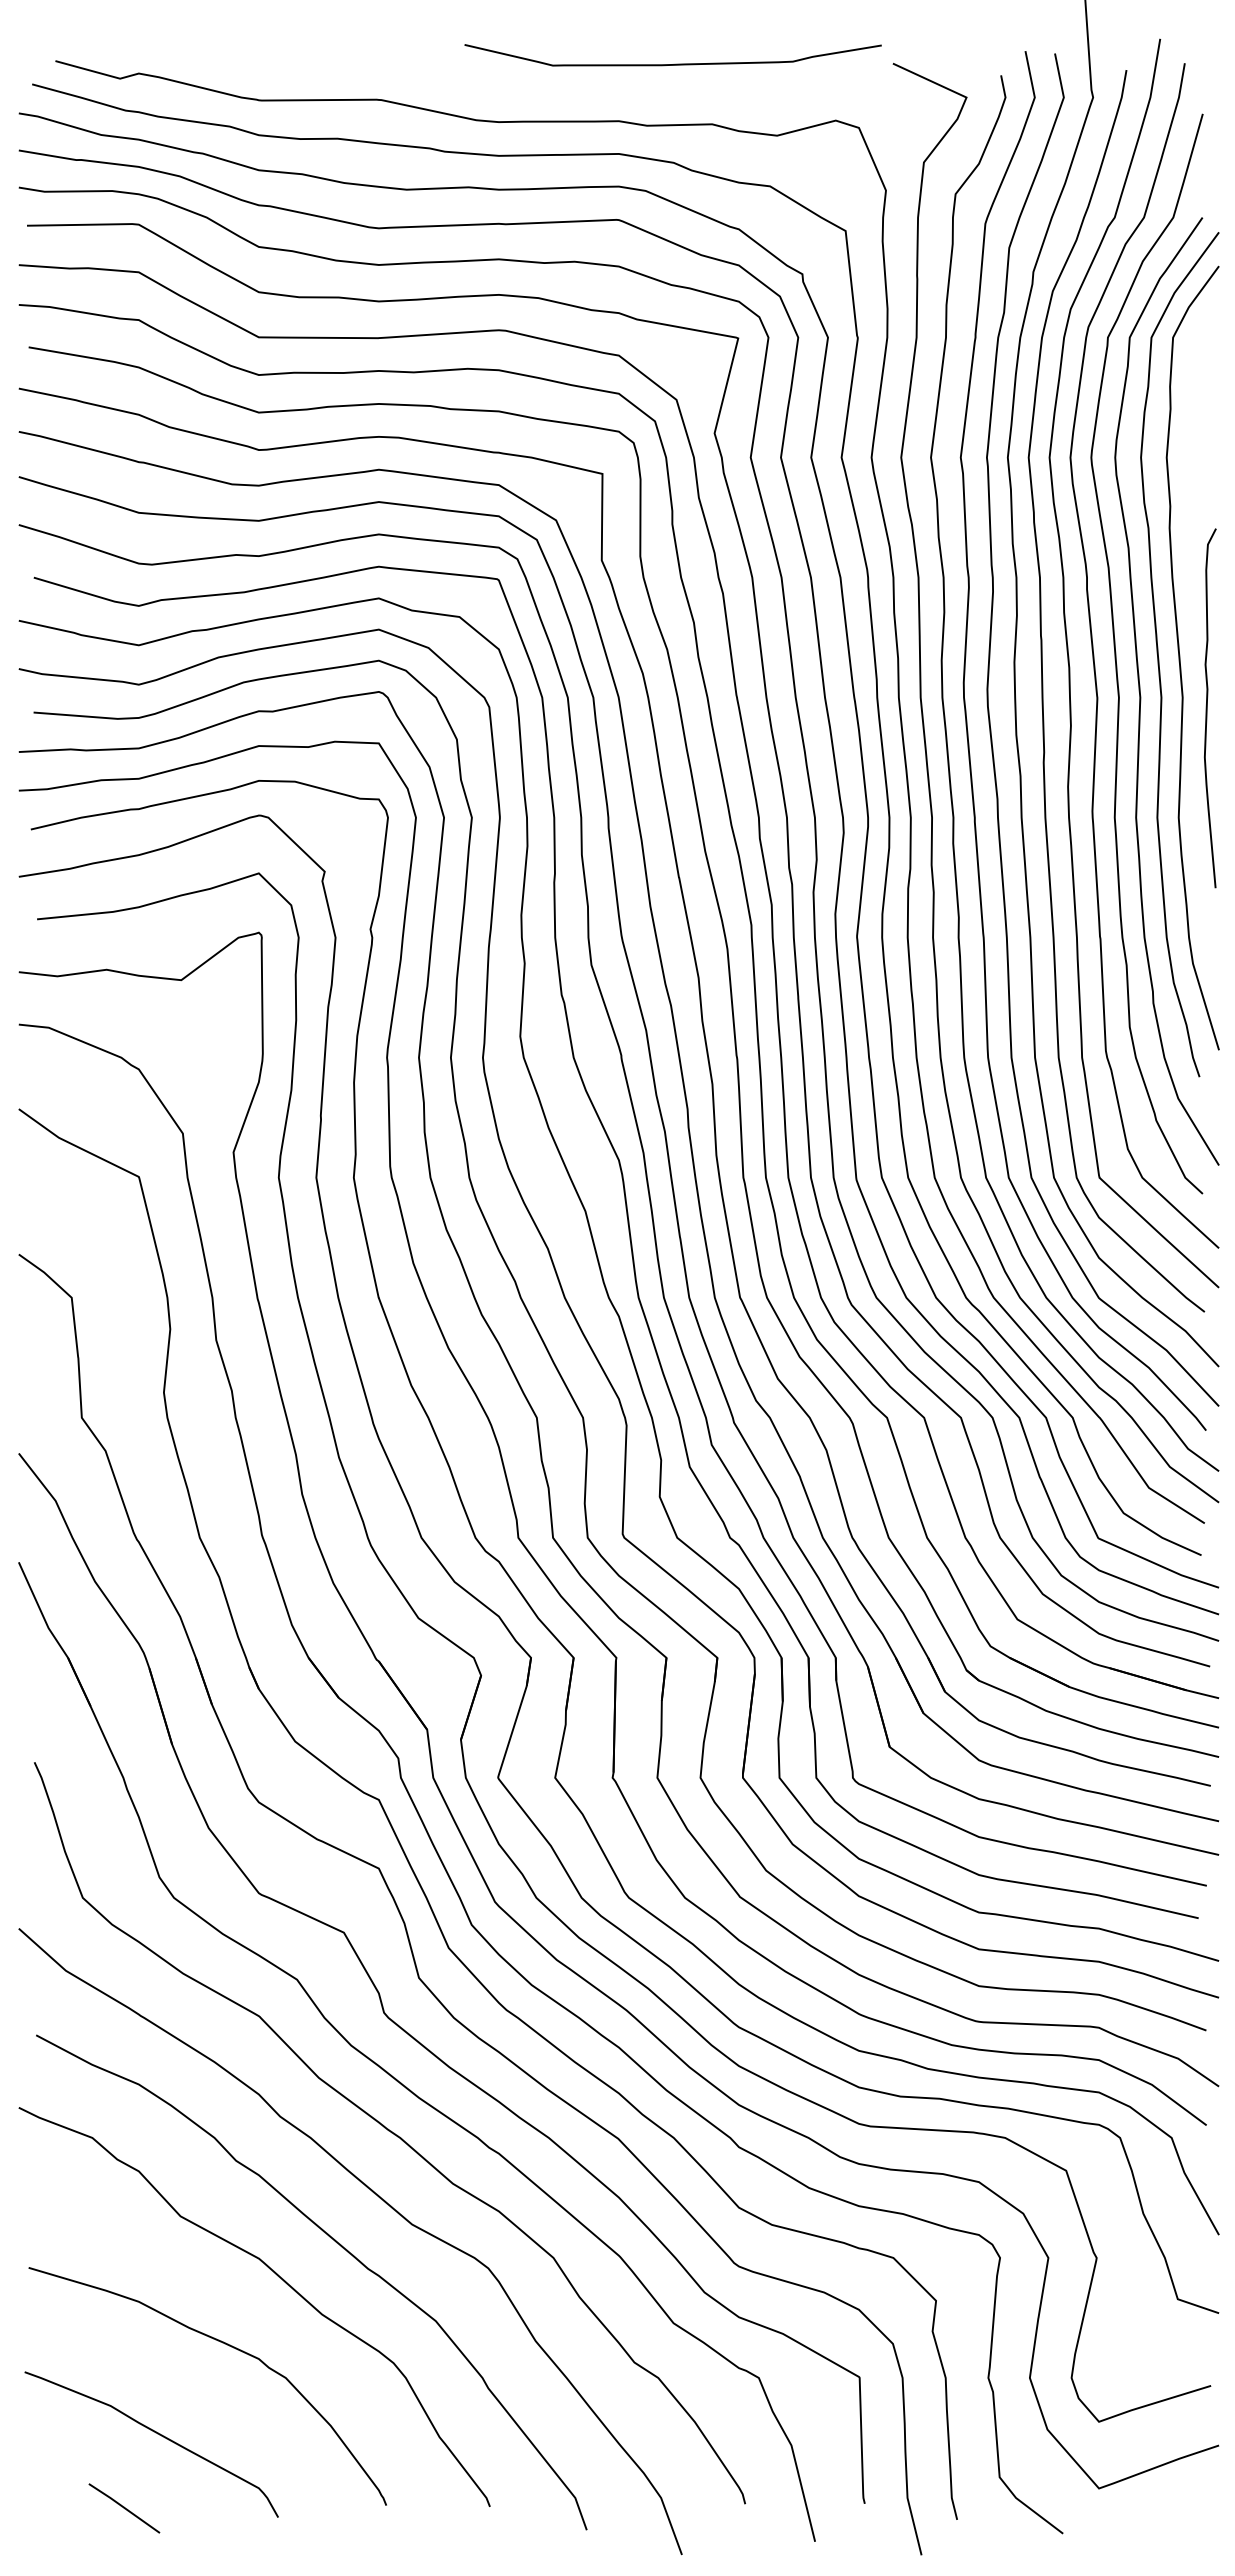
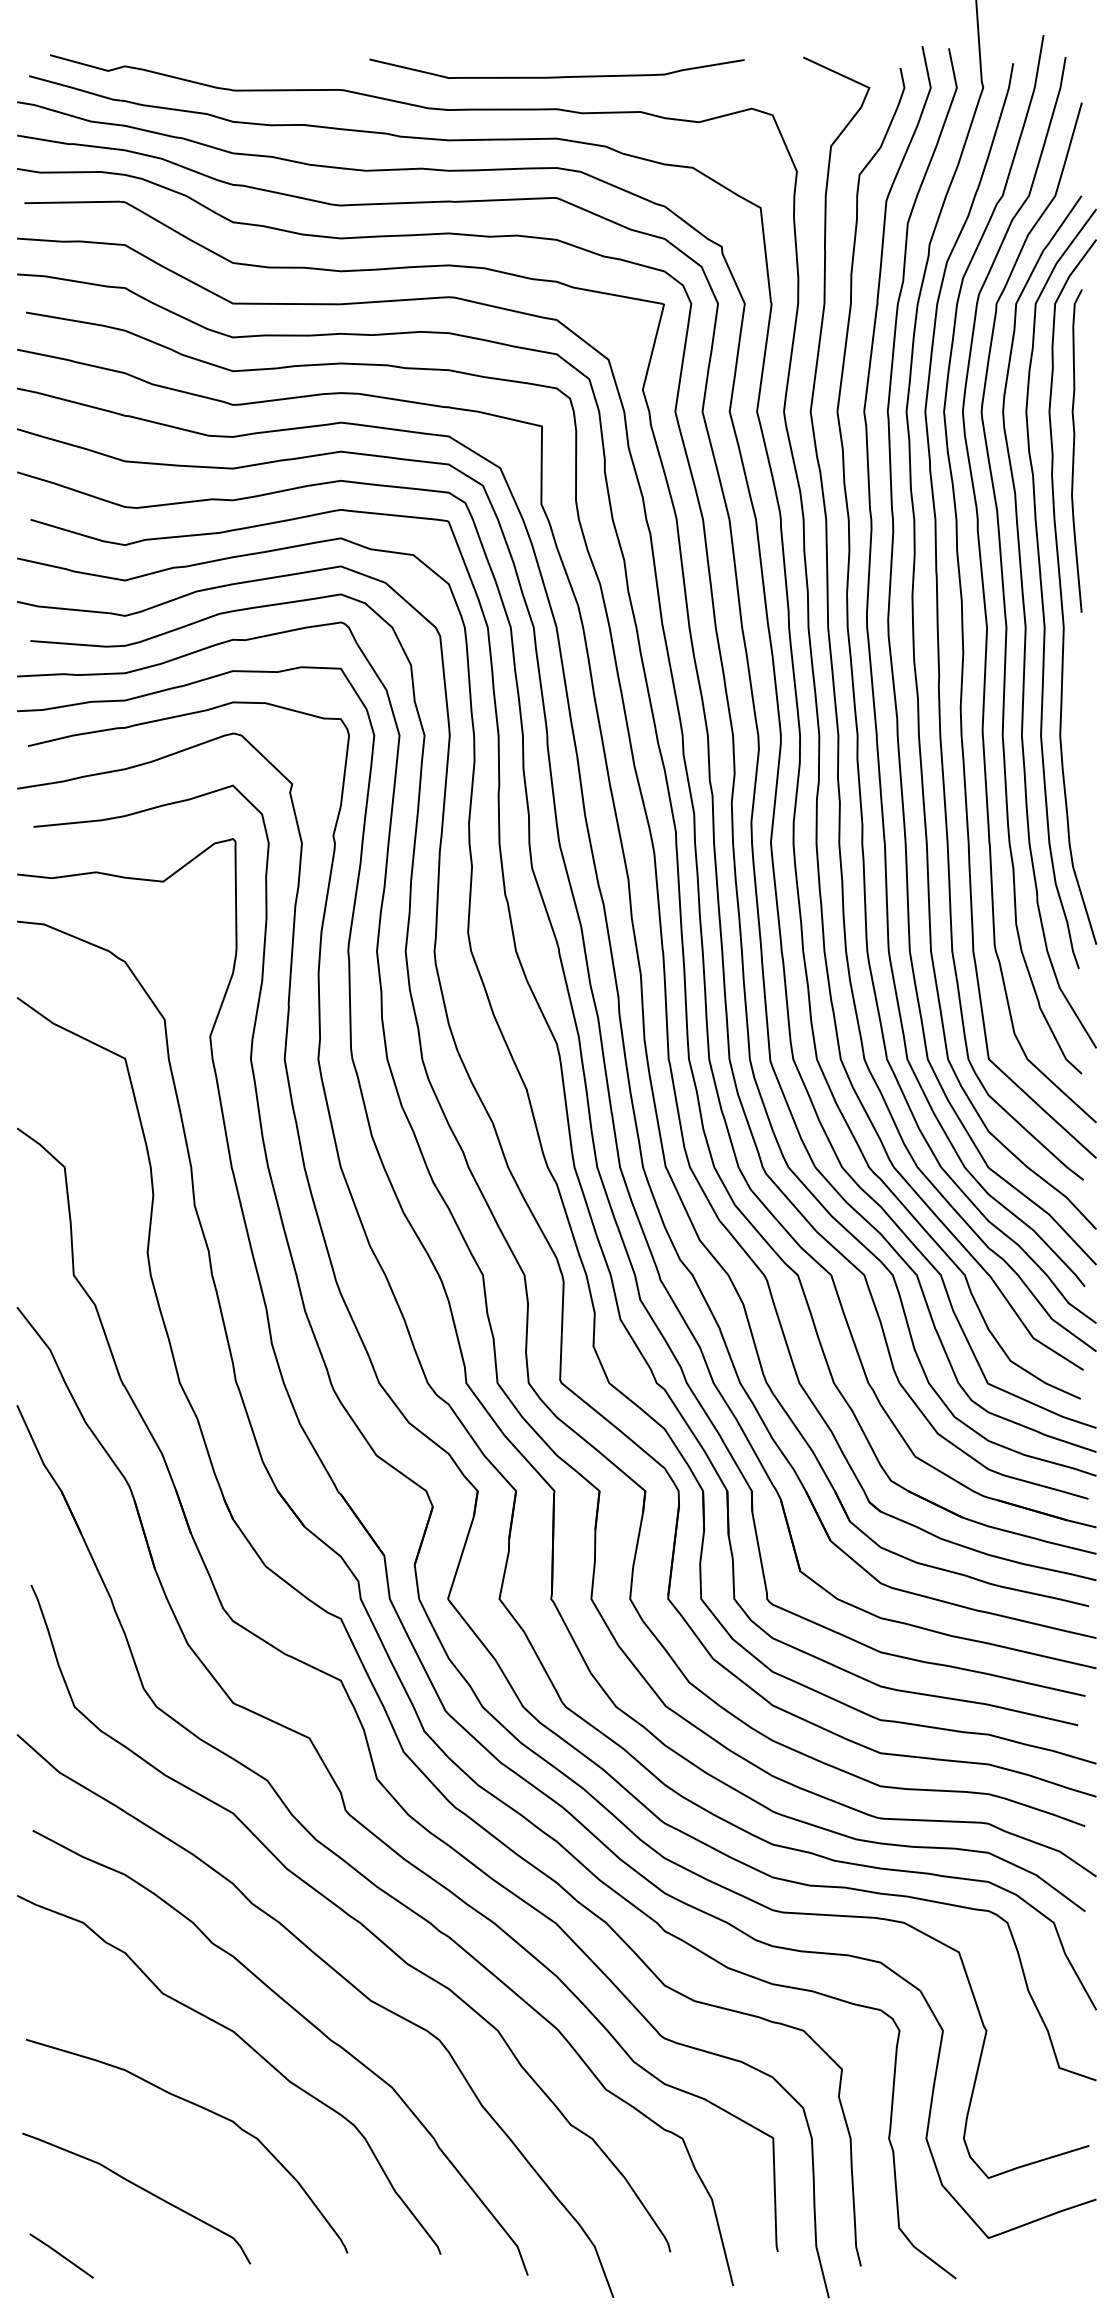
curve: (675, 63) -> (559, 76), moved
curve: (1207, 708) -> (1074, 451), moved
line: (124, 2508) -> (61, 2256), moved

